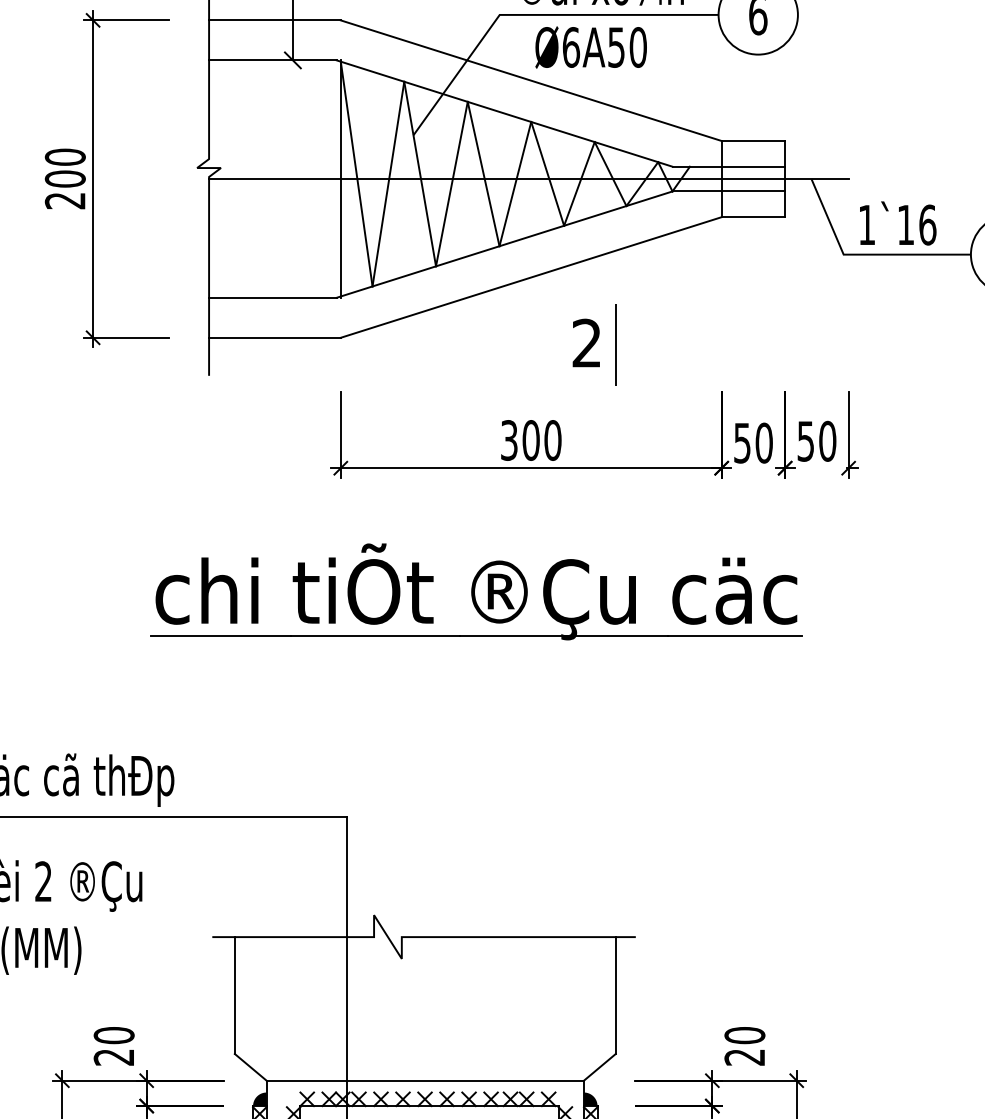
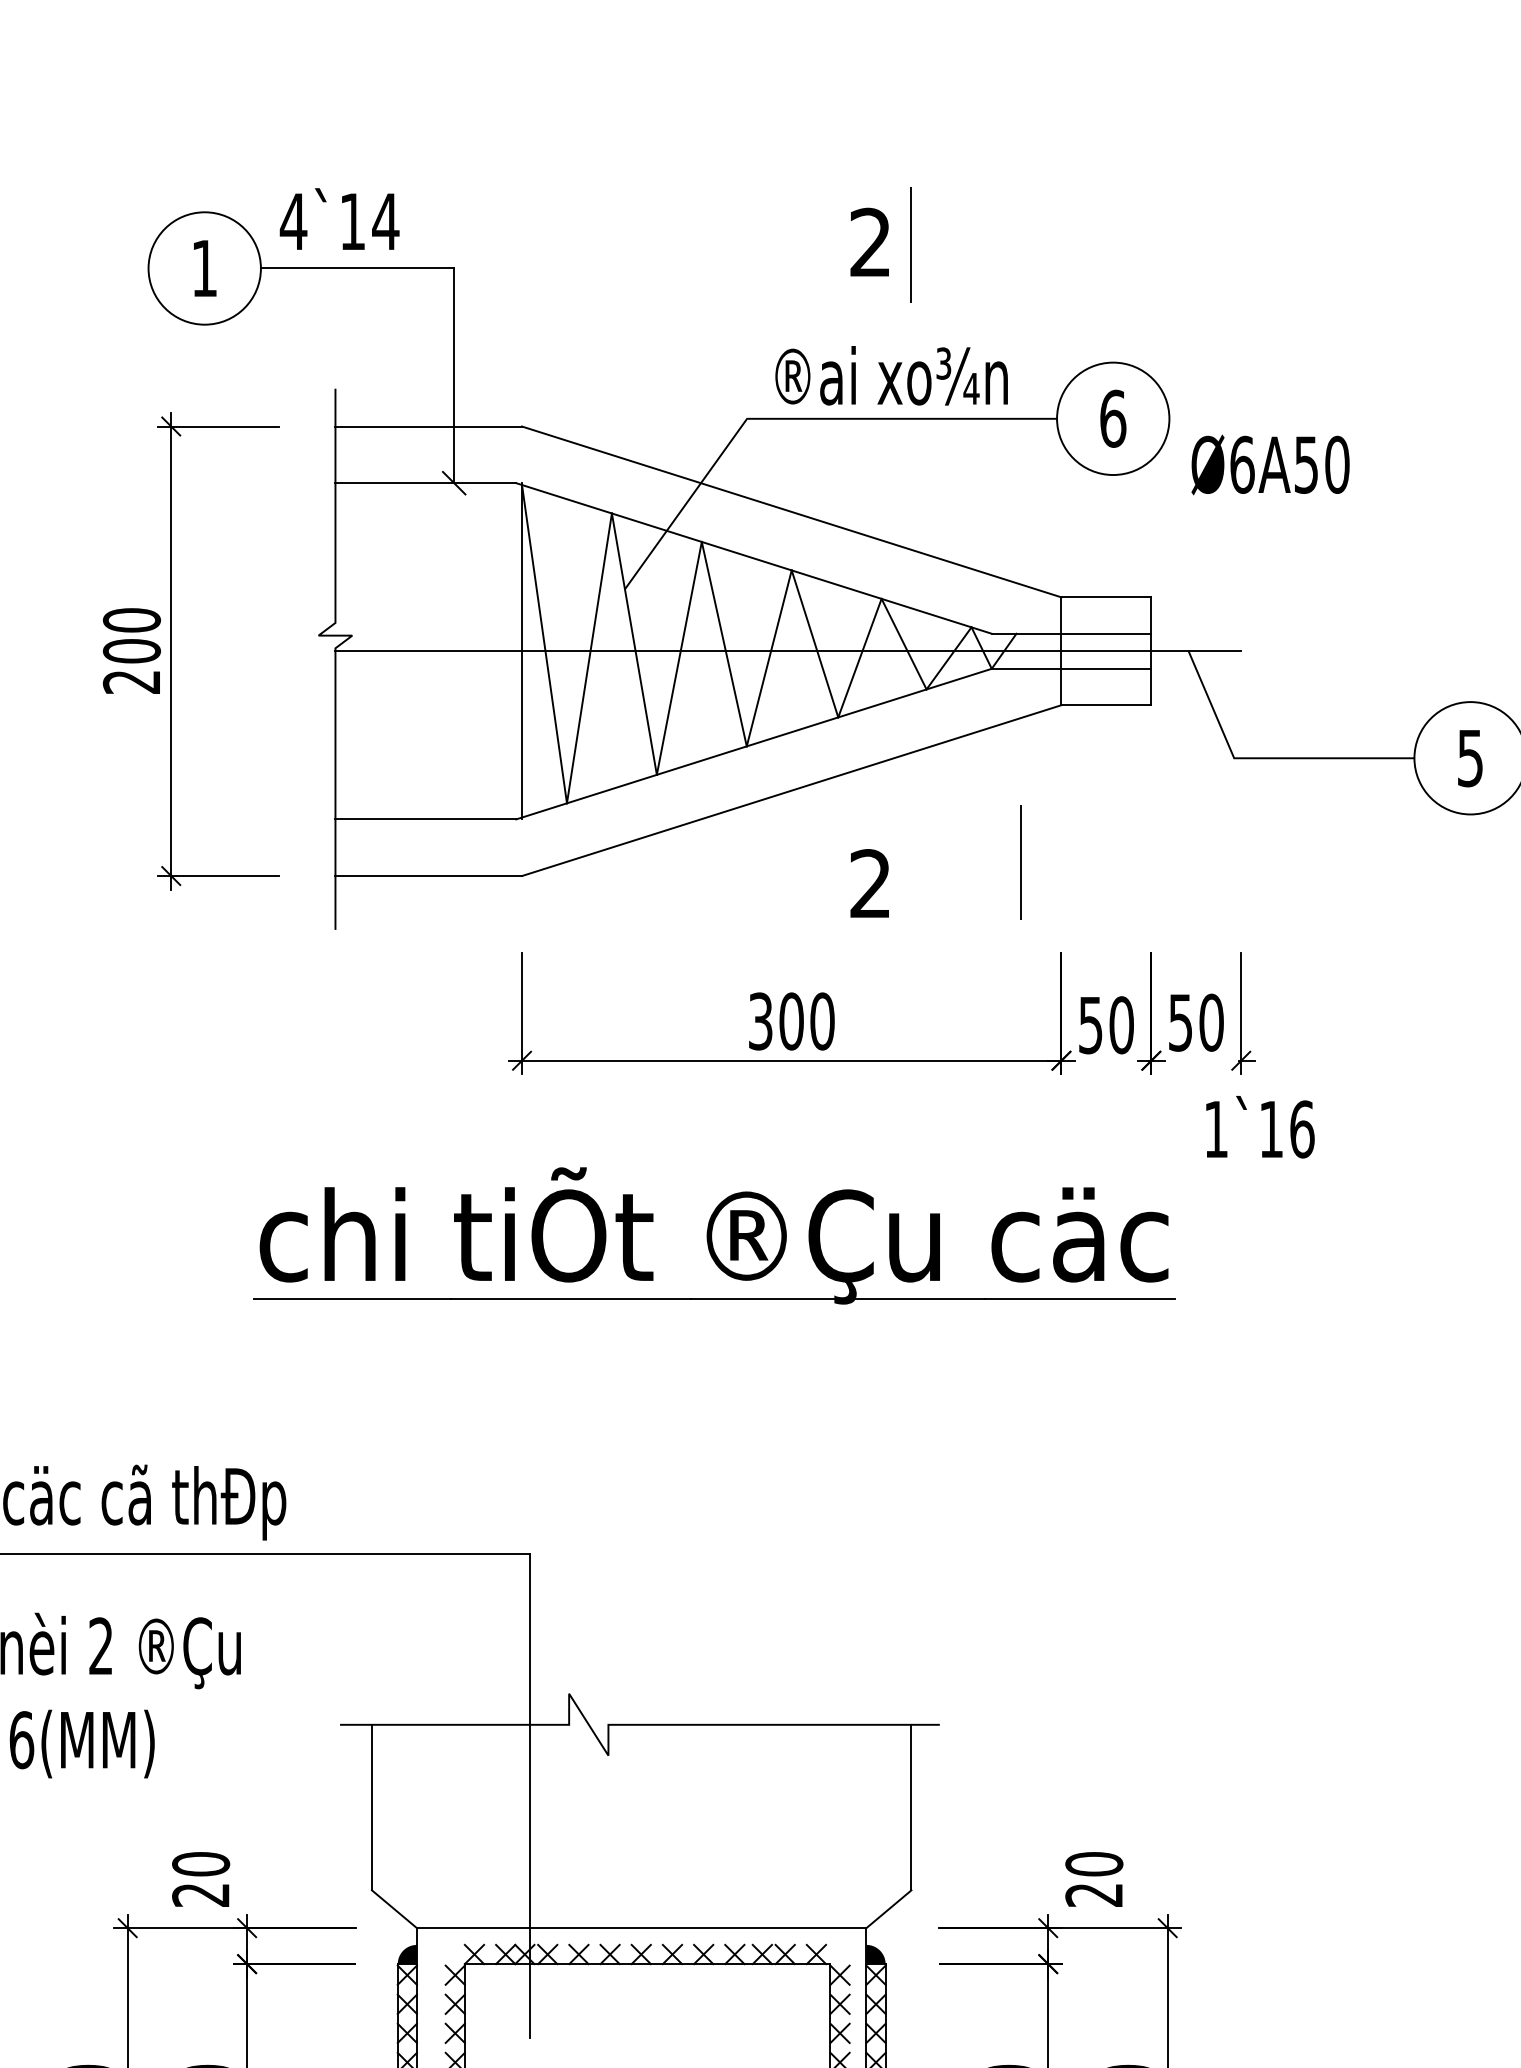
text: (591, 47) -> (1270, 464), moved
text: (898, 223) -> (1260, 1127), moved
line: (615, 345) -> (1020, 862), moved

